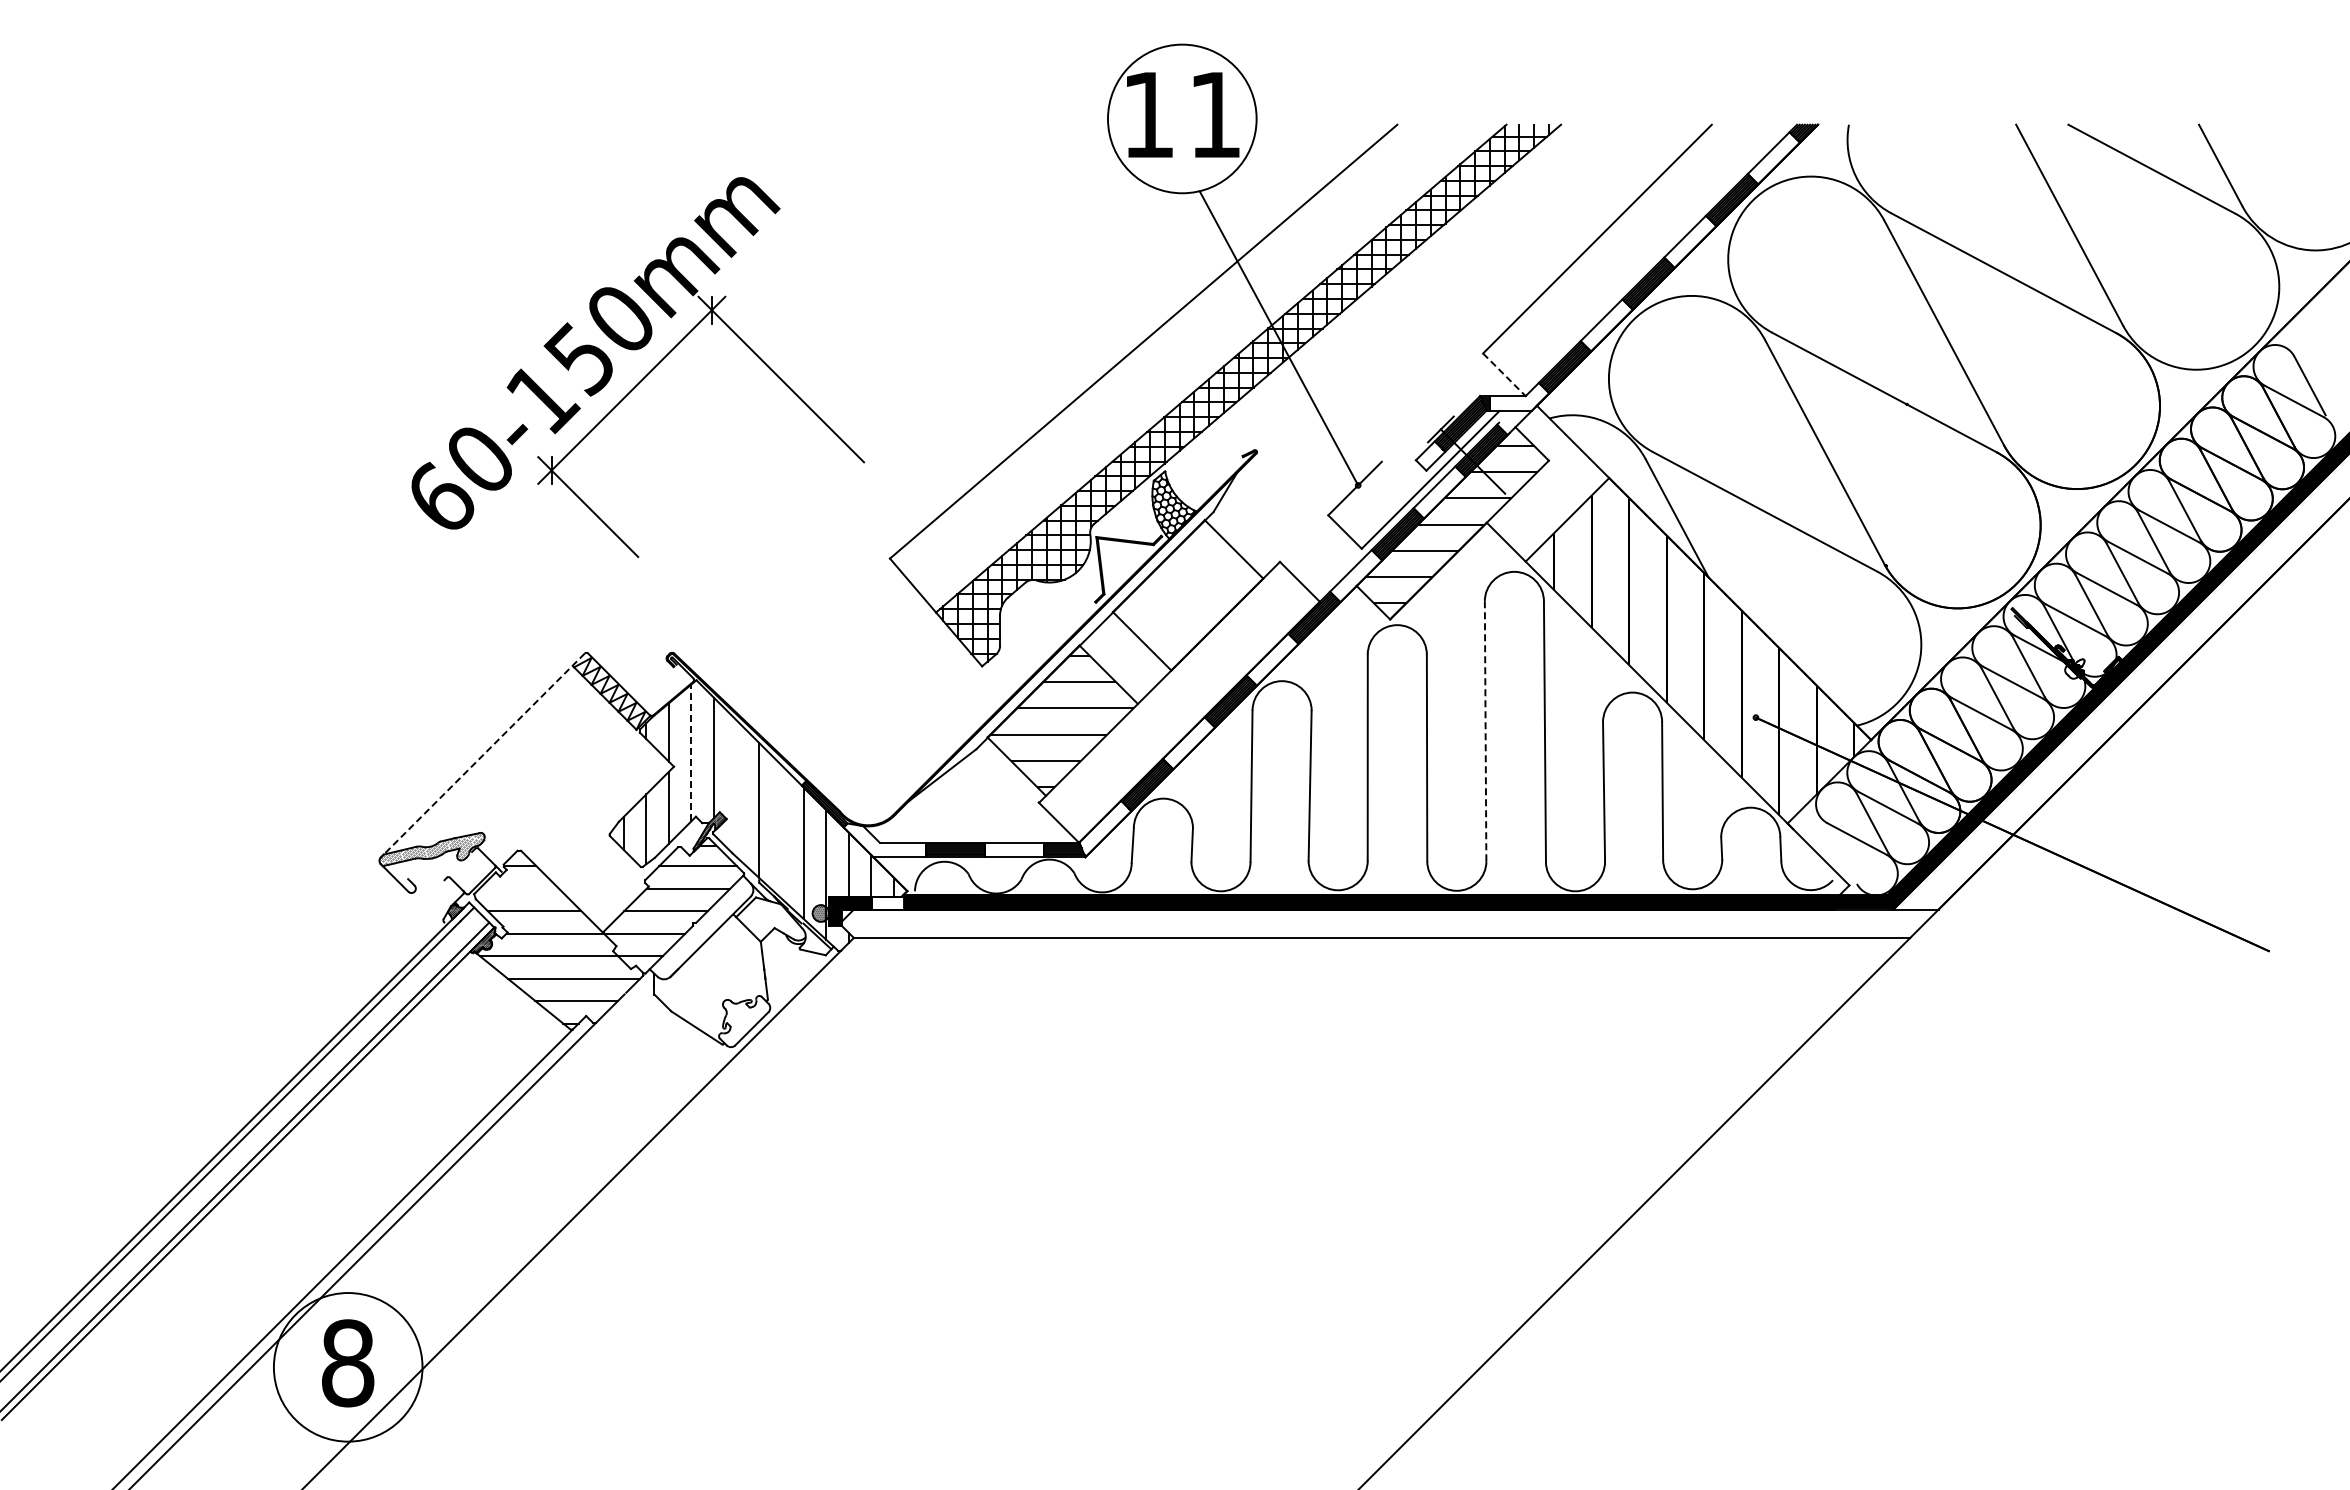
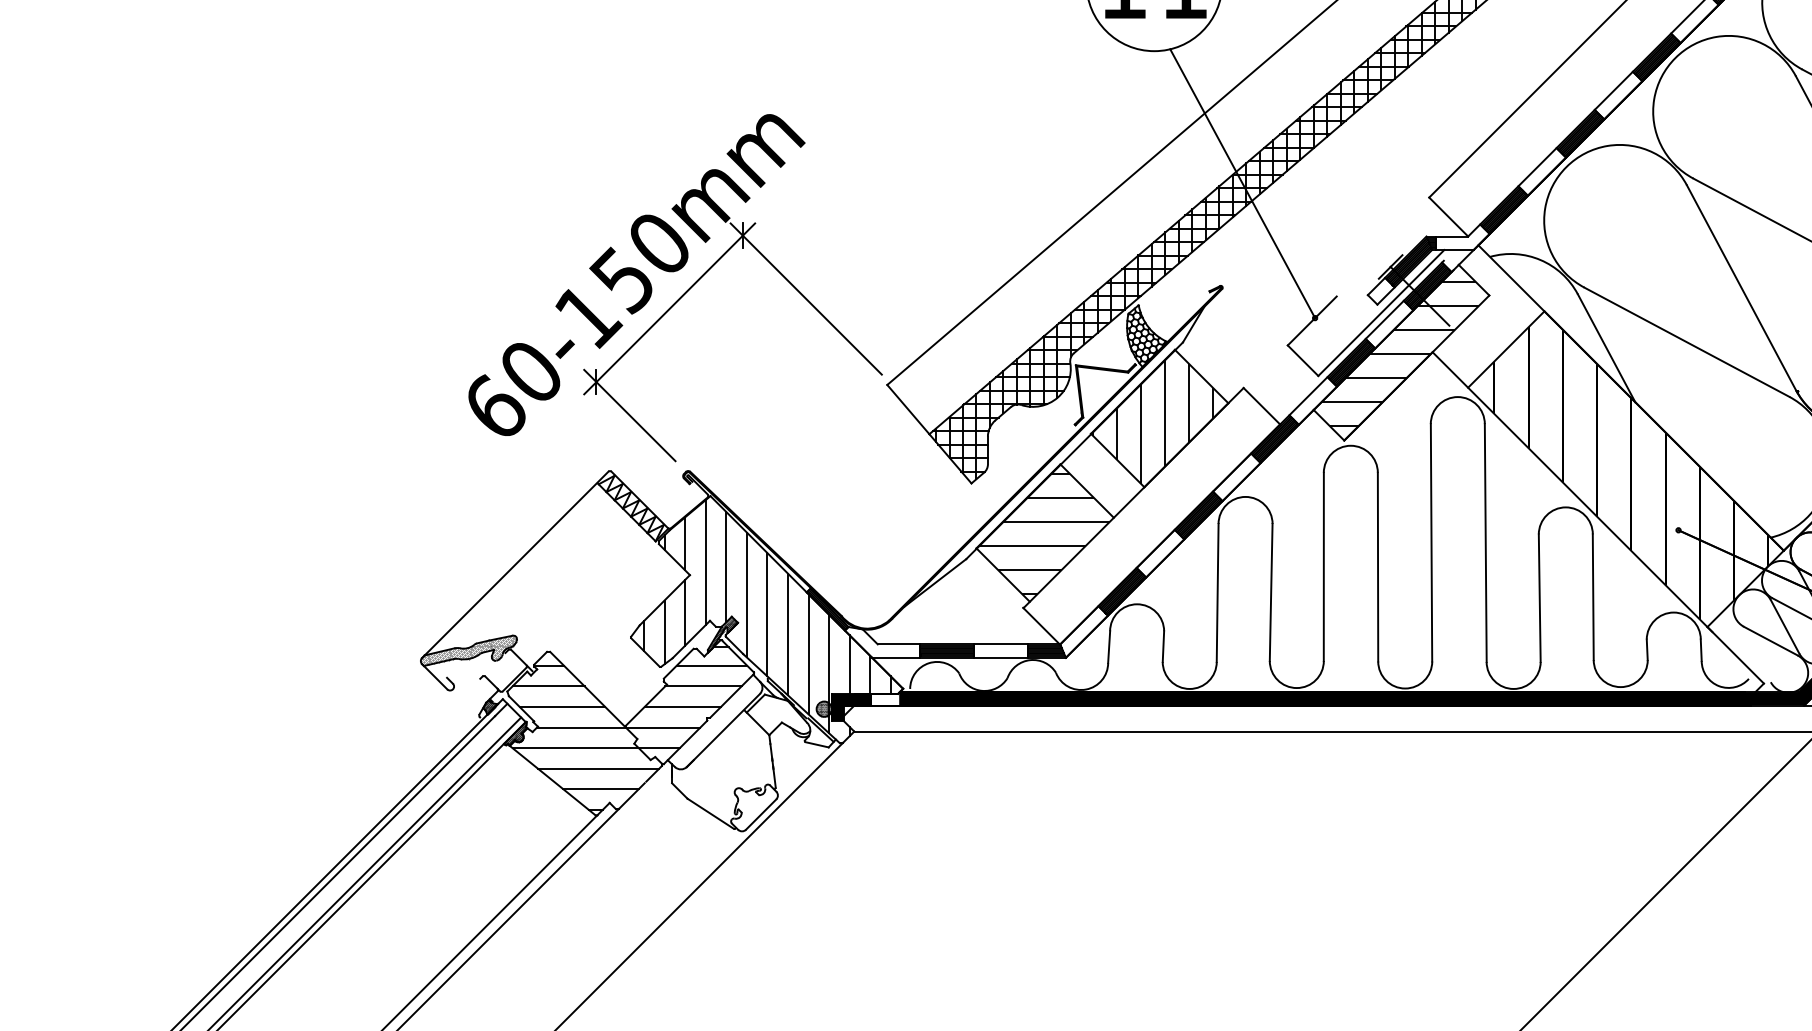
part: (646, 374) -> (683, 294), moved
line: (1504, 375) -> (1448, 217), dashed -> solid
hatch: (1180, 598) -> (1152, 421), added
line: (1485, 731) -> (1431, 542), dashed -> solid
line: (691, 752) -> (705, 562), dashed -> solid
line: (482, 755) -> (514, 564), dashed -> solid
line: (736, 788) -> (747, 595), added
line: (781, 831) -> (788, 634), added
line: (518, 888) -> (547, 686), added

